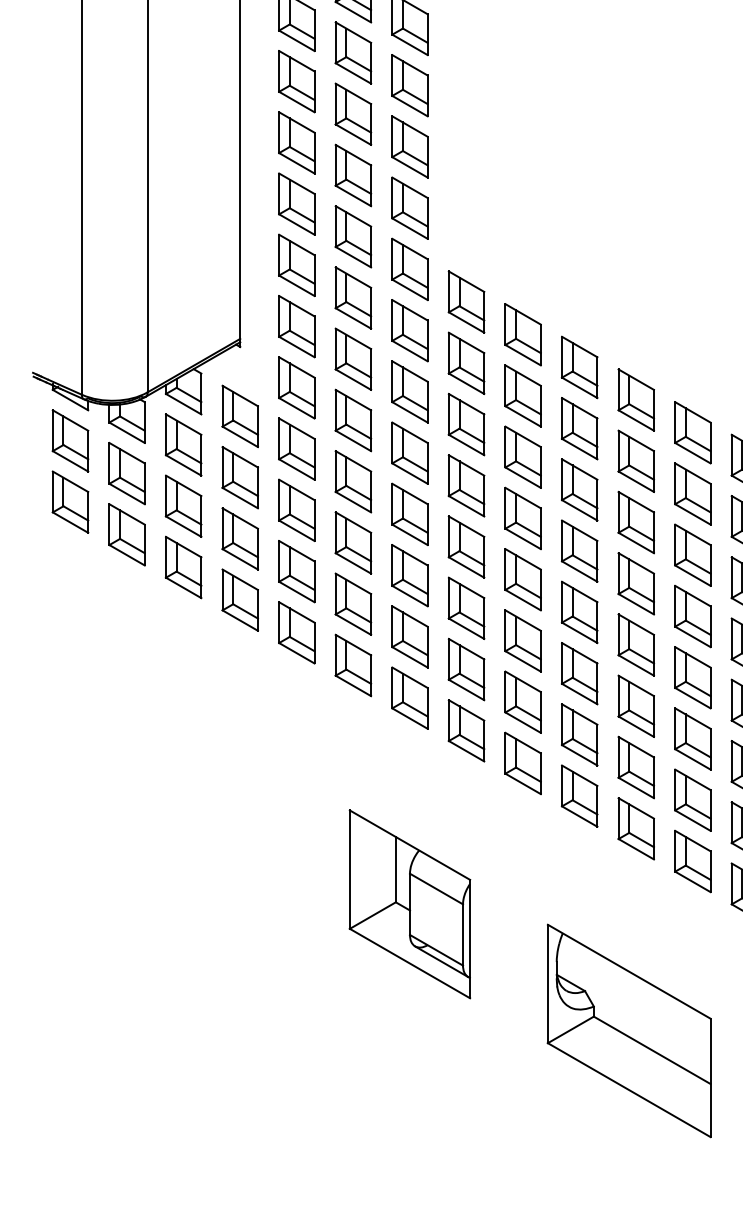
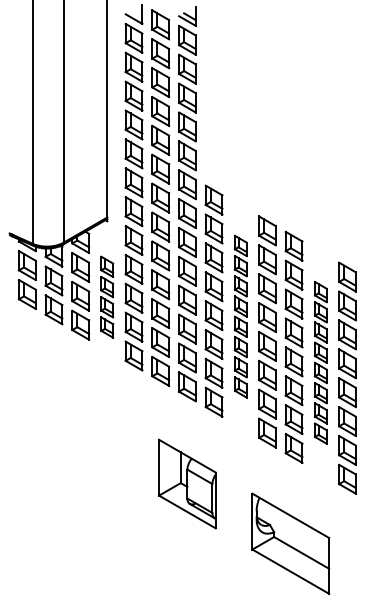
part: (238, 506) -> (106, 296), size x0.7
part: (522, 548) -> (240, 316), size x0.7
part: (692, 646) -> (320, 362), size x0.7

